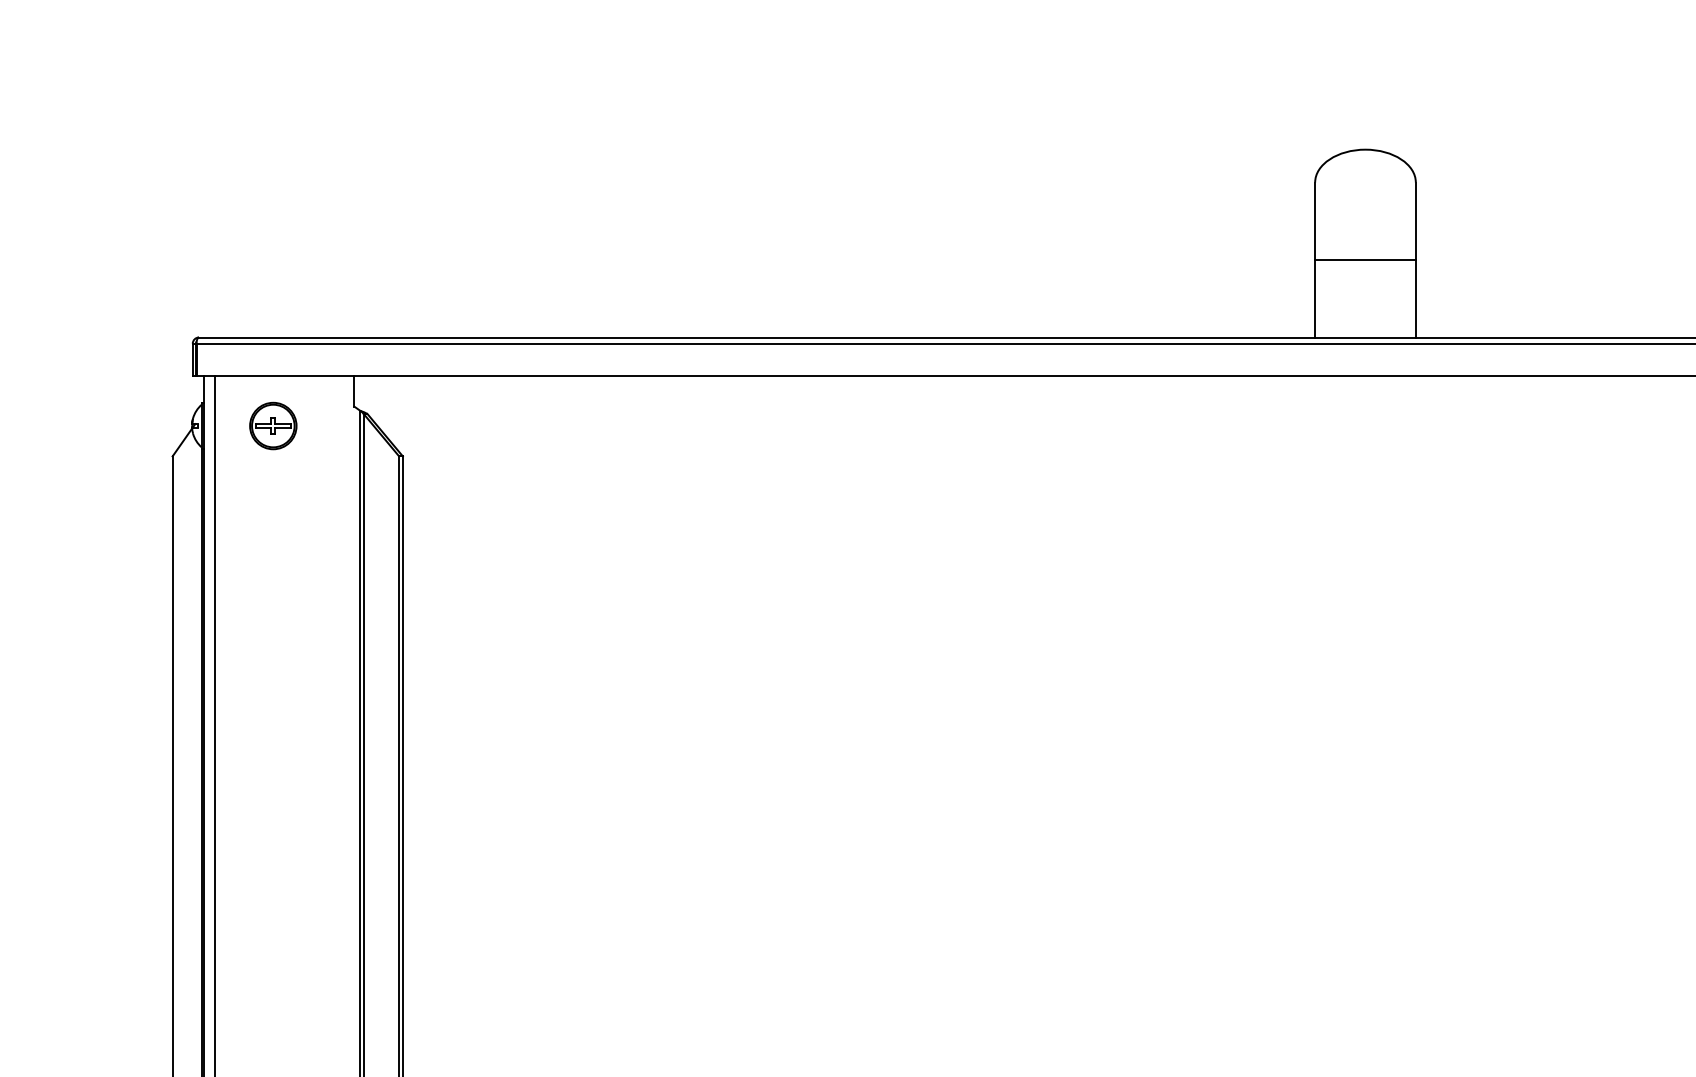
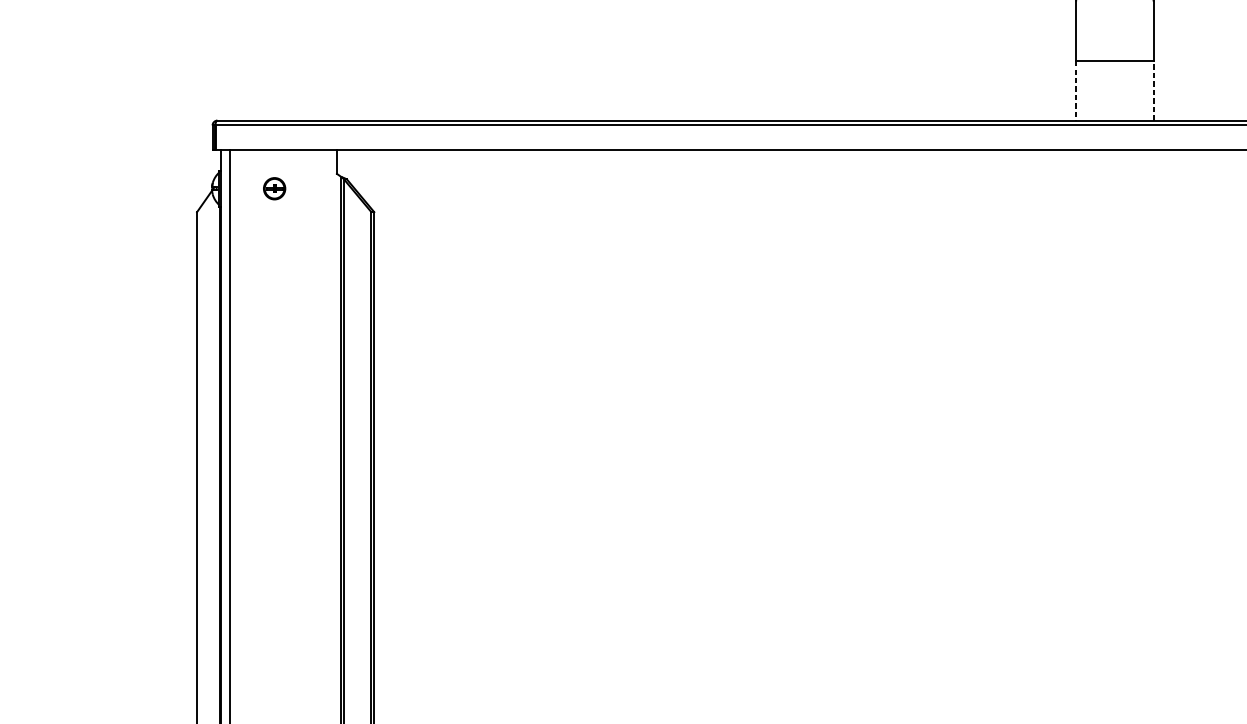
line: (1315, 298) -> (1076, 90), solid -> dashed
line: (1415, 298) -> (1153, 90), solid -> dashed
part: (273, 425) -> (274, 188), size x0.6

